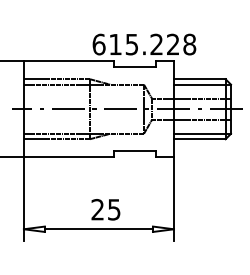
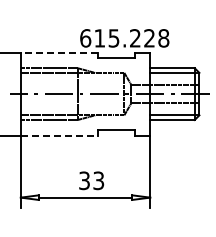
line: (68, 60) -> (59, 52), solid -> dashed
line: (68, 157) -> (59, 135), solid -> dashed
text: (105, 209) -> (91, 180), 25 -> 33

